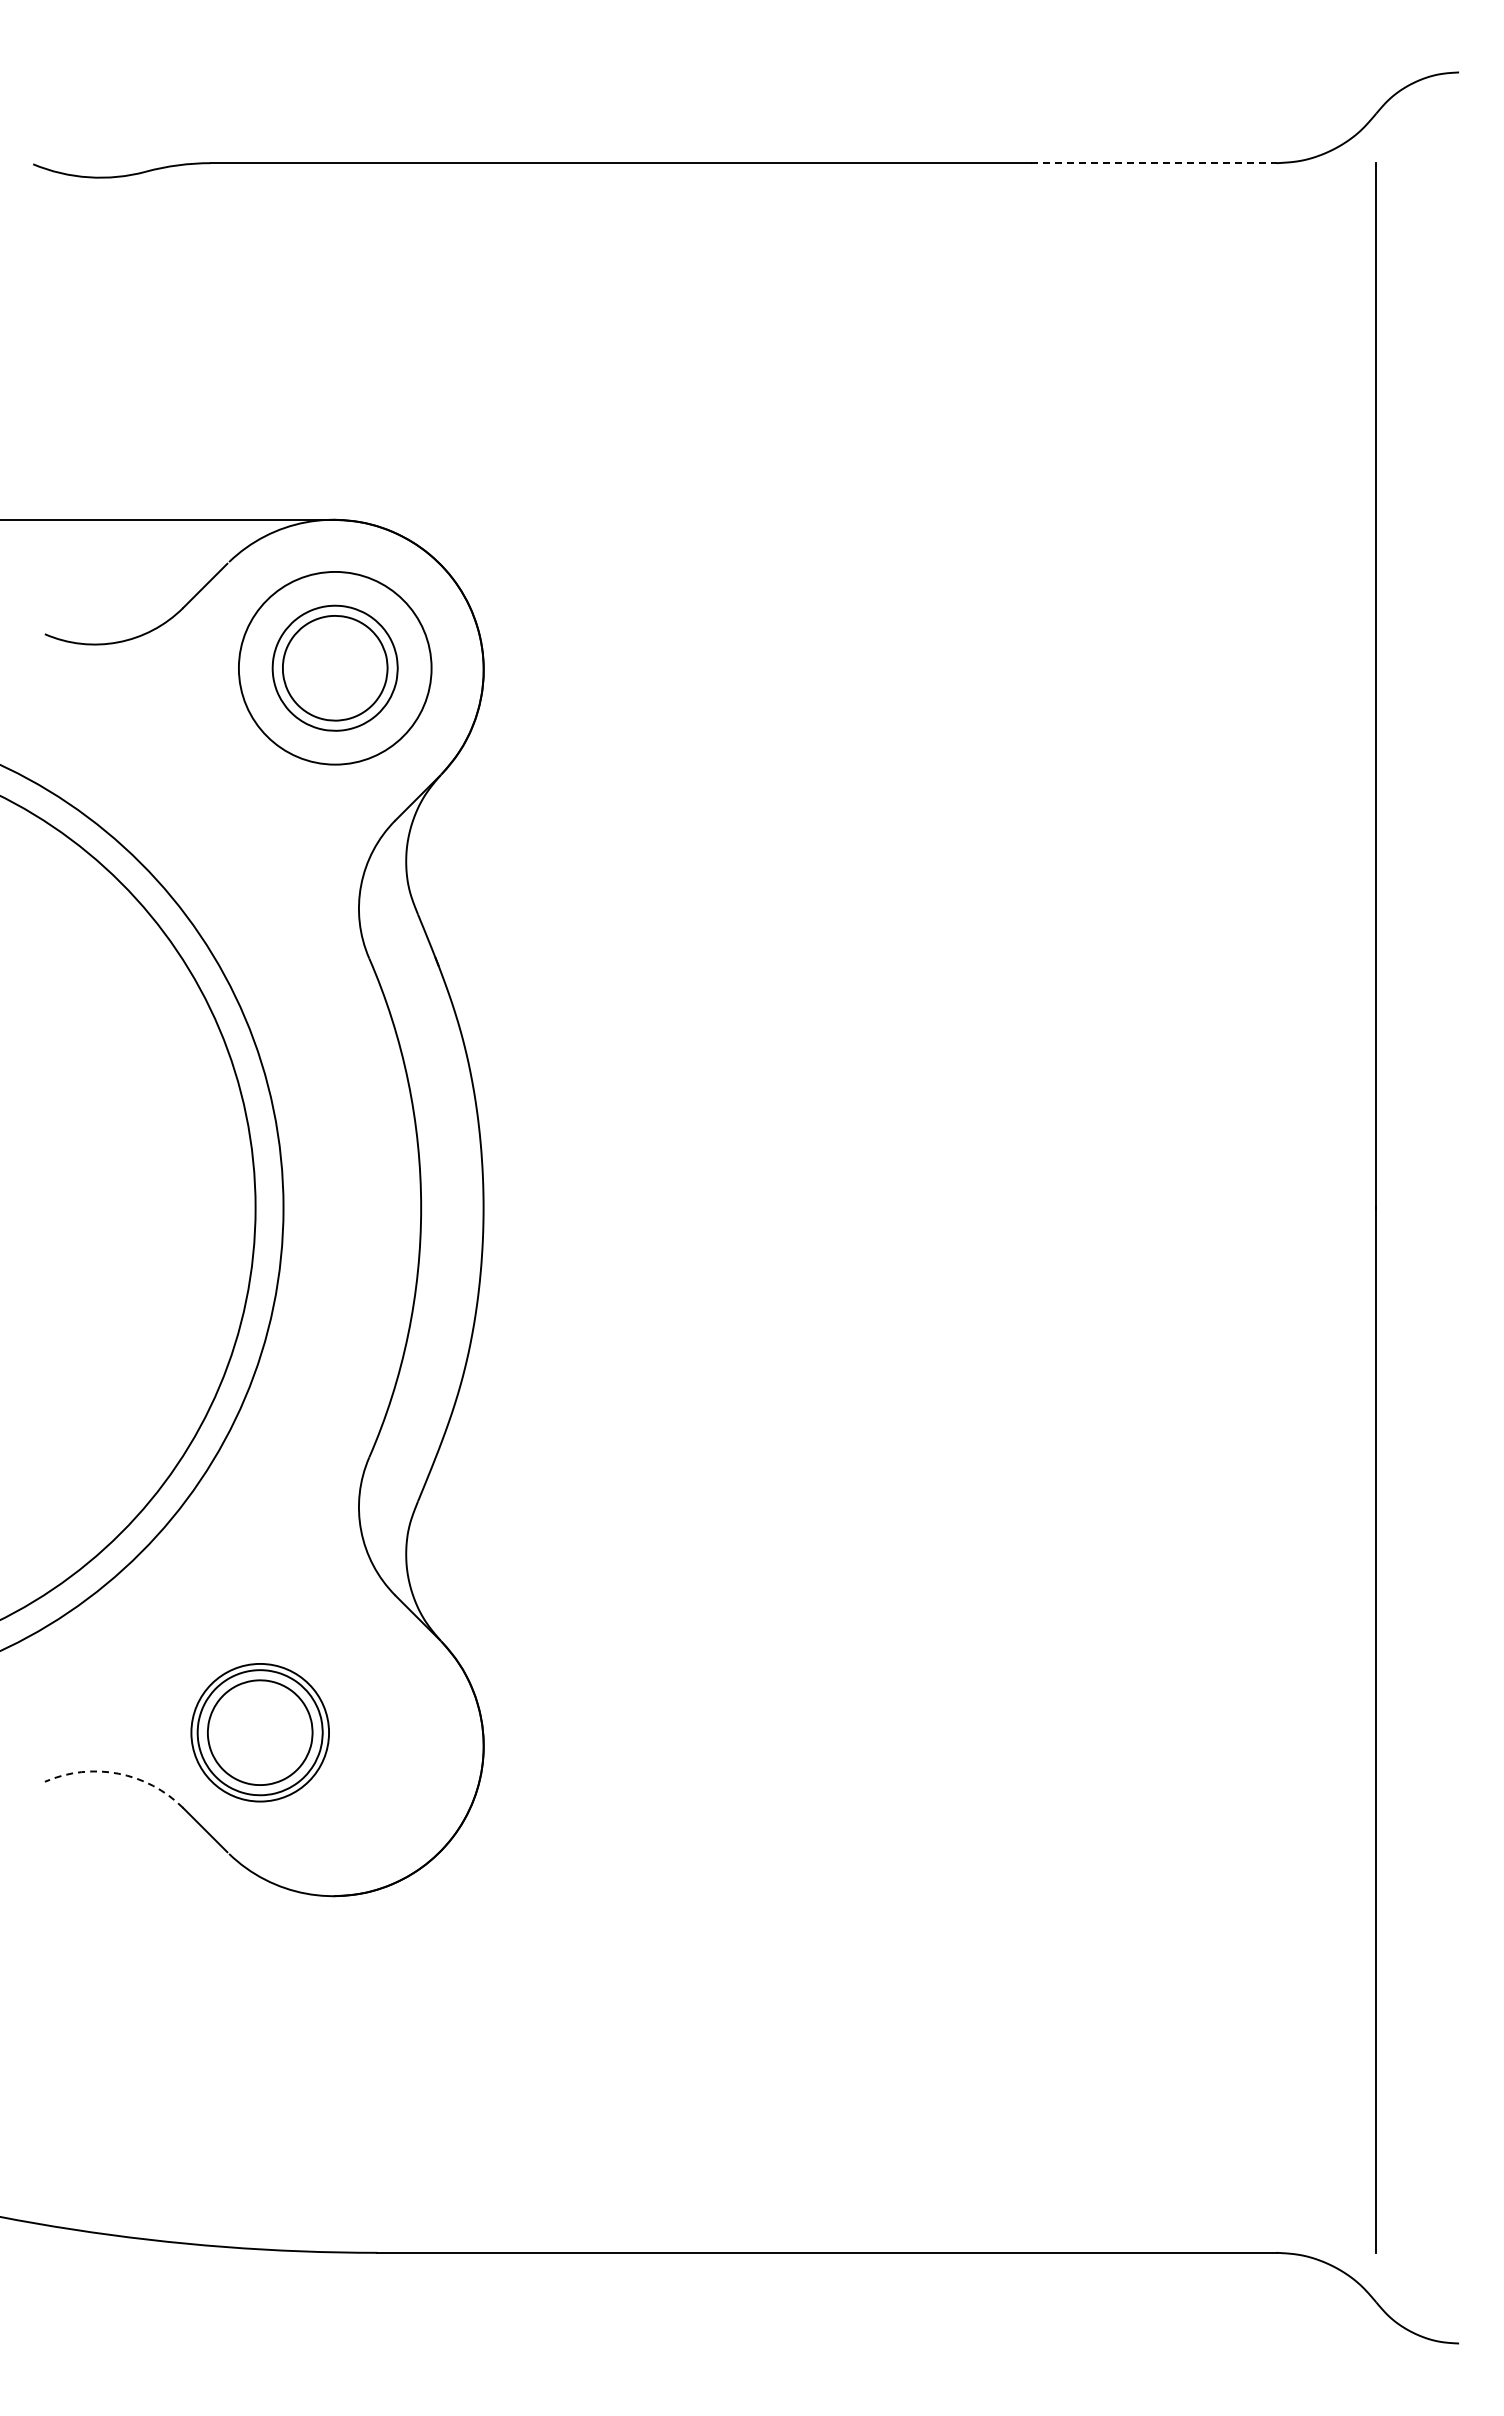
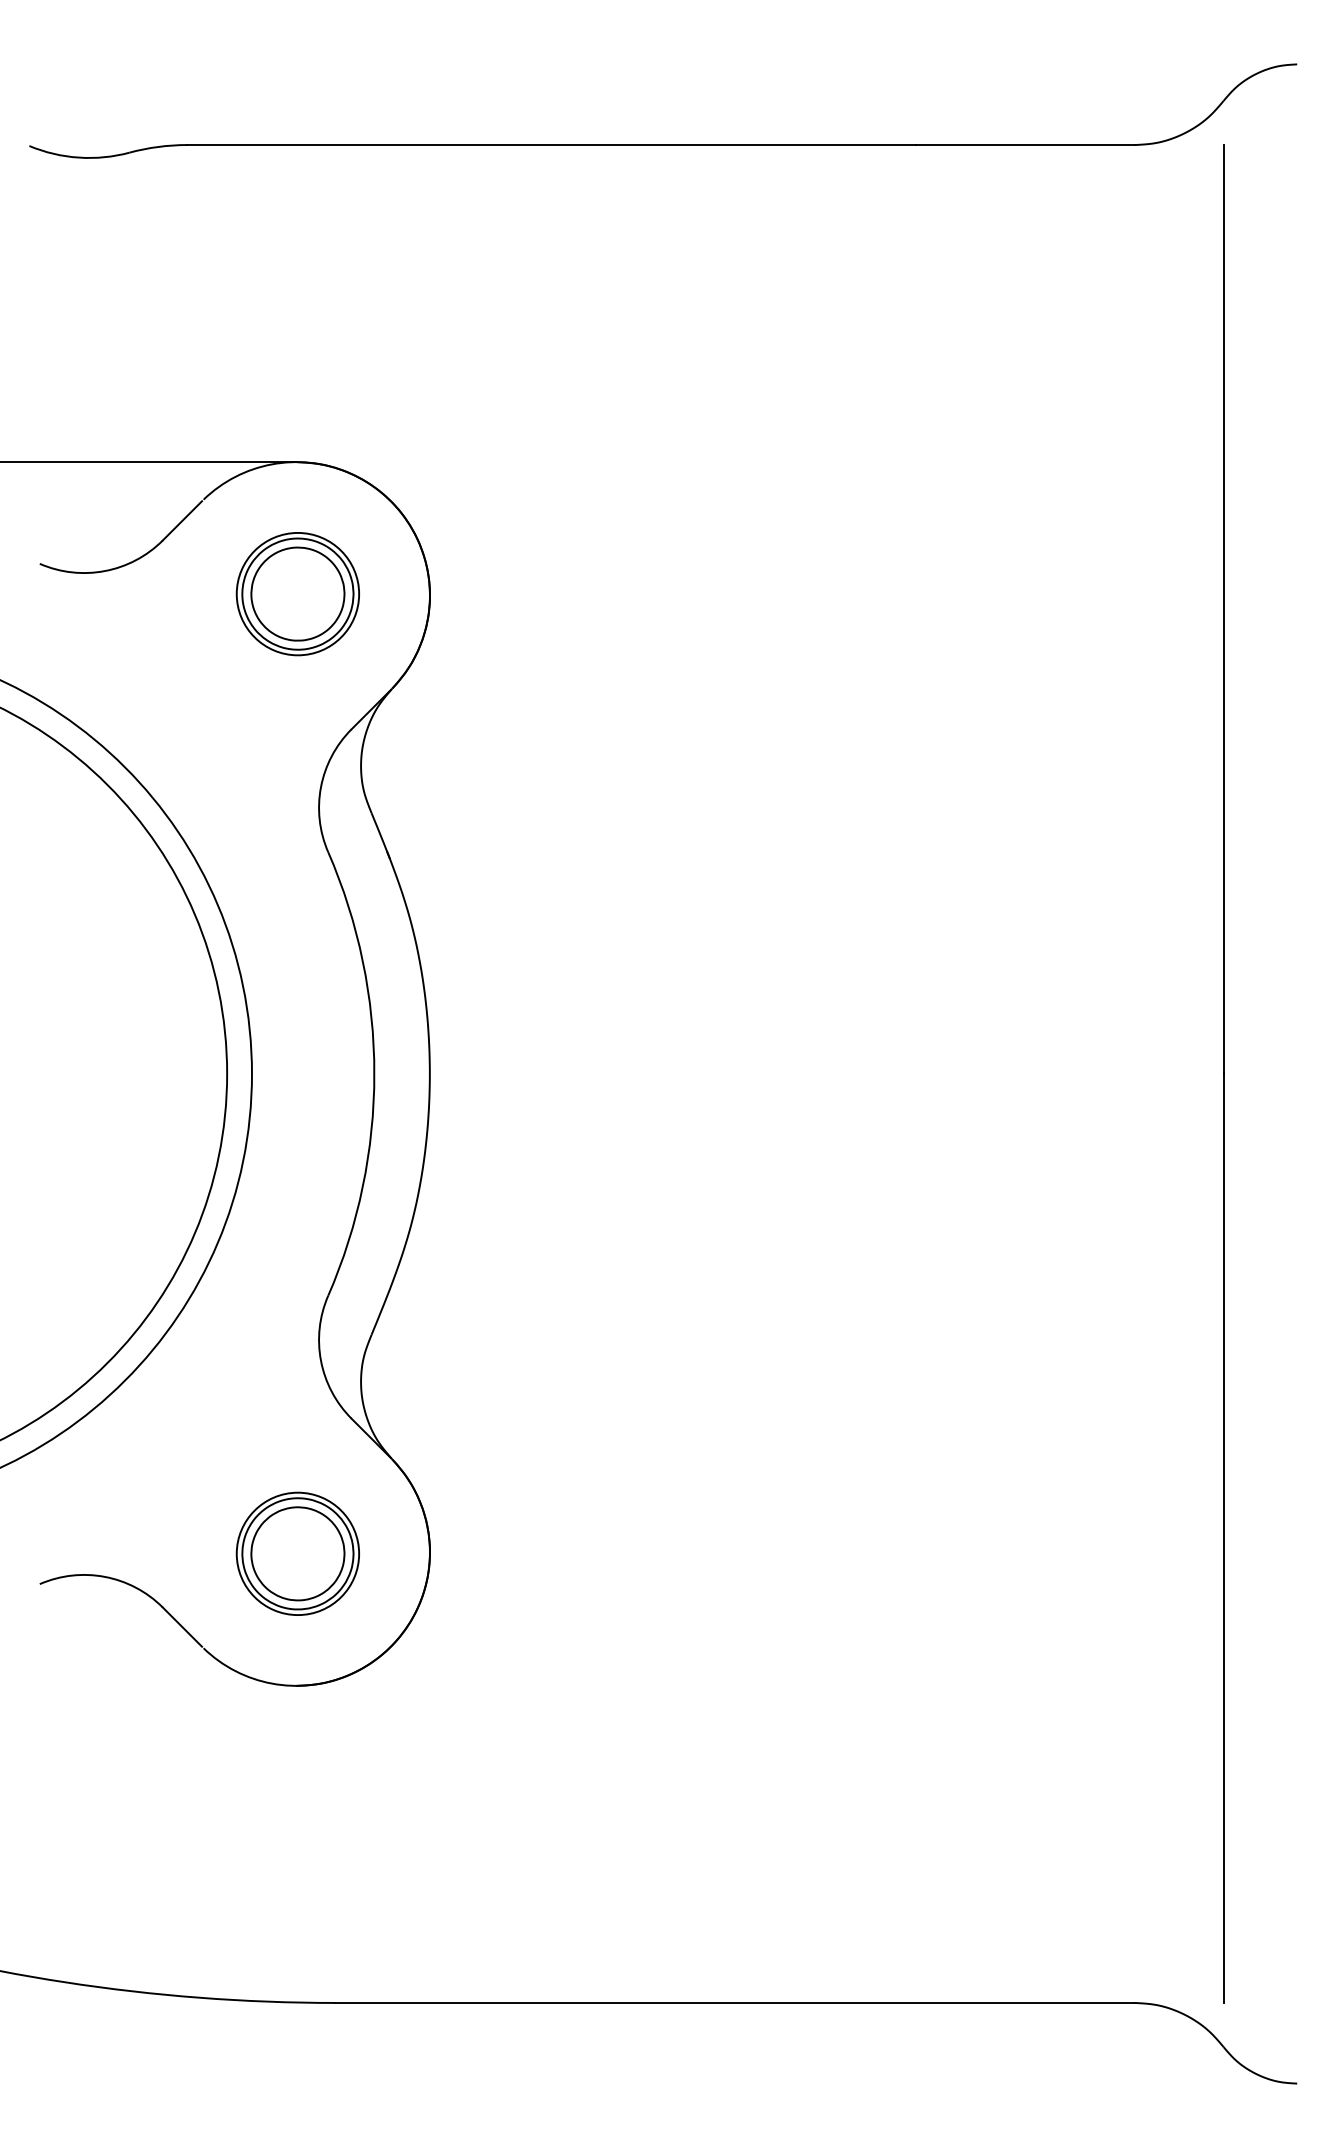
line: (1153, 163) -> (1025, 145), dashed -> solid
circle: (335, 668) -> (298, 594), size x0.71
part: (259, 1732) -> (297, 1553), moved
arc: (118, 1773) -> (105, 1576), dashed -> solid

